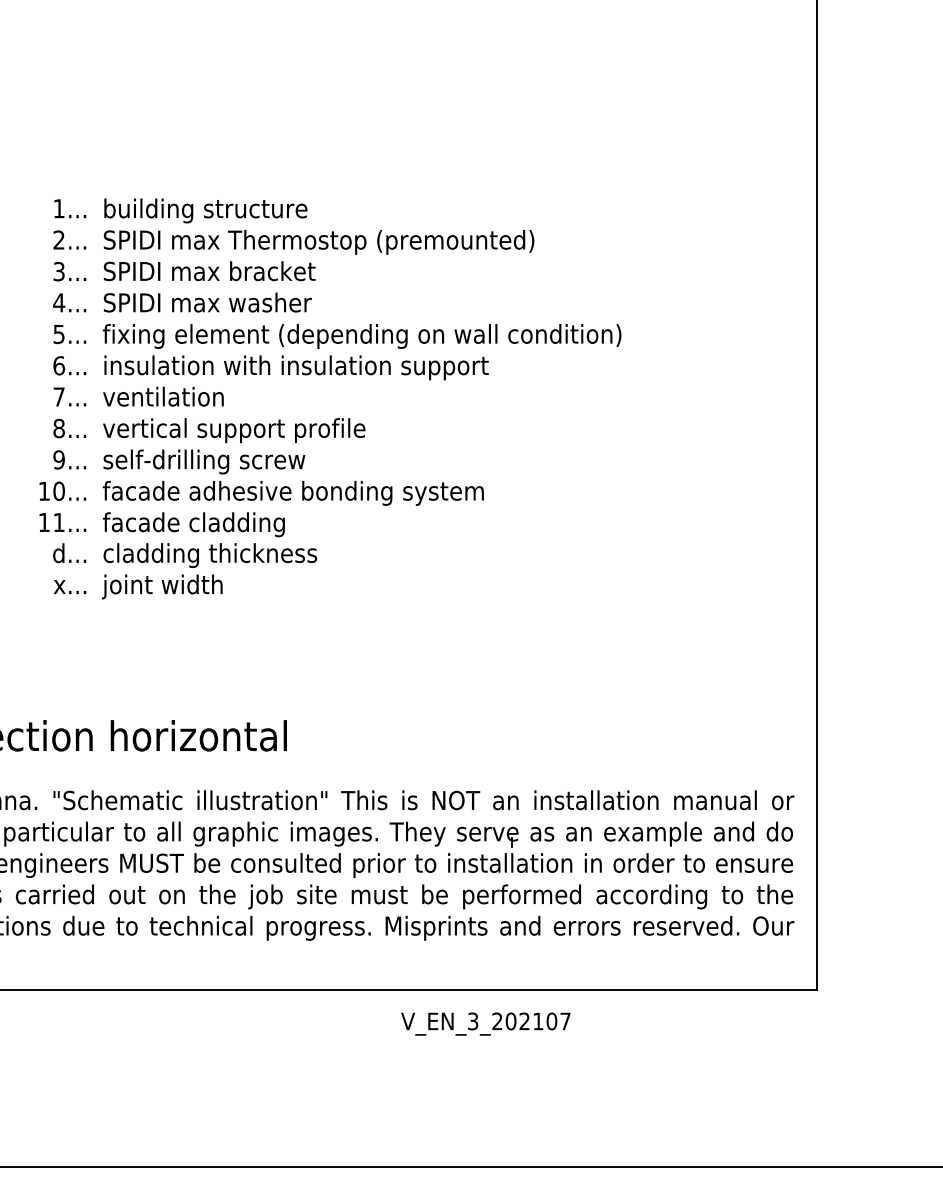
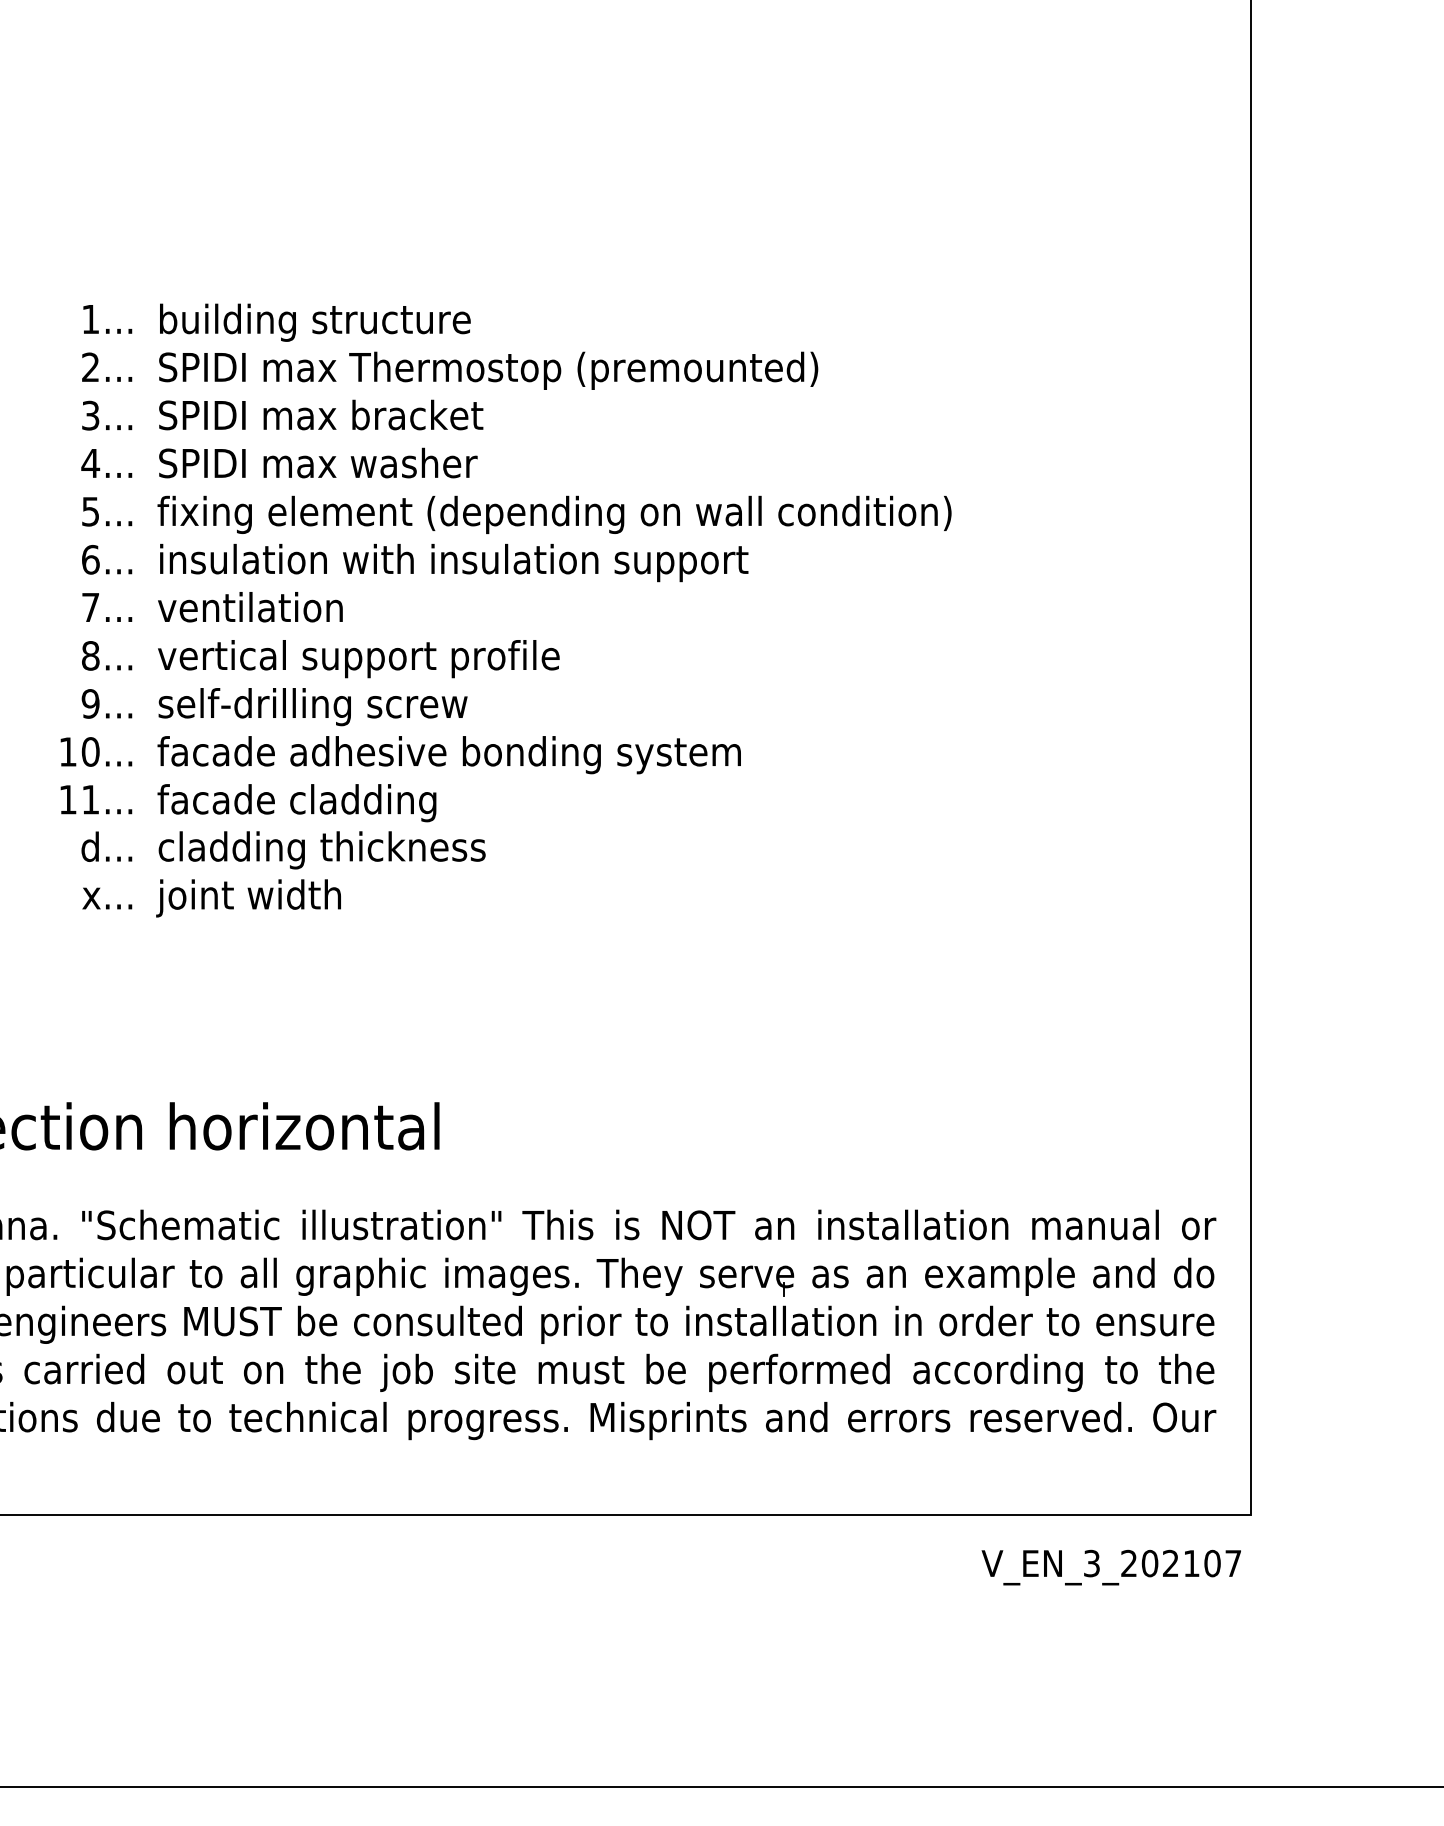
text: (485, 1023) -> (1110, 1566), moved

